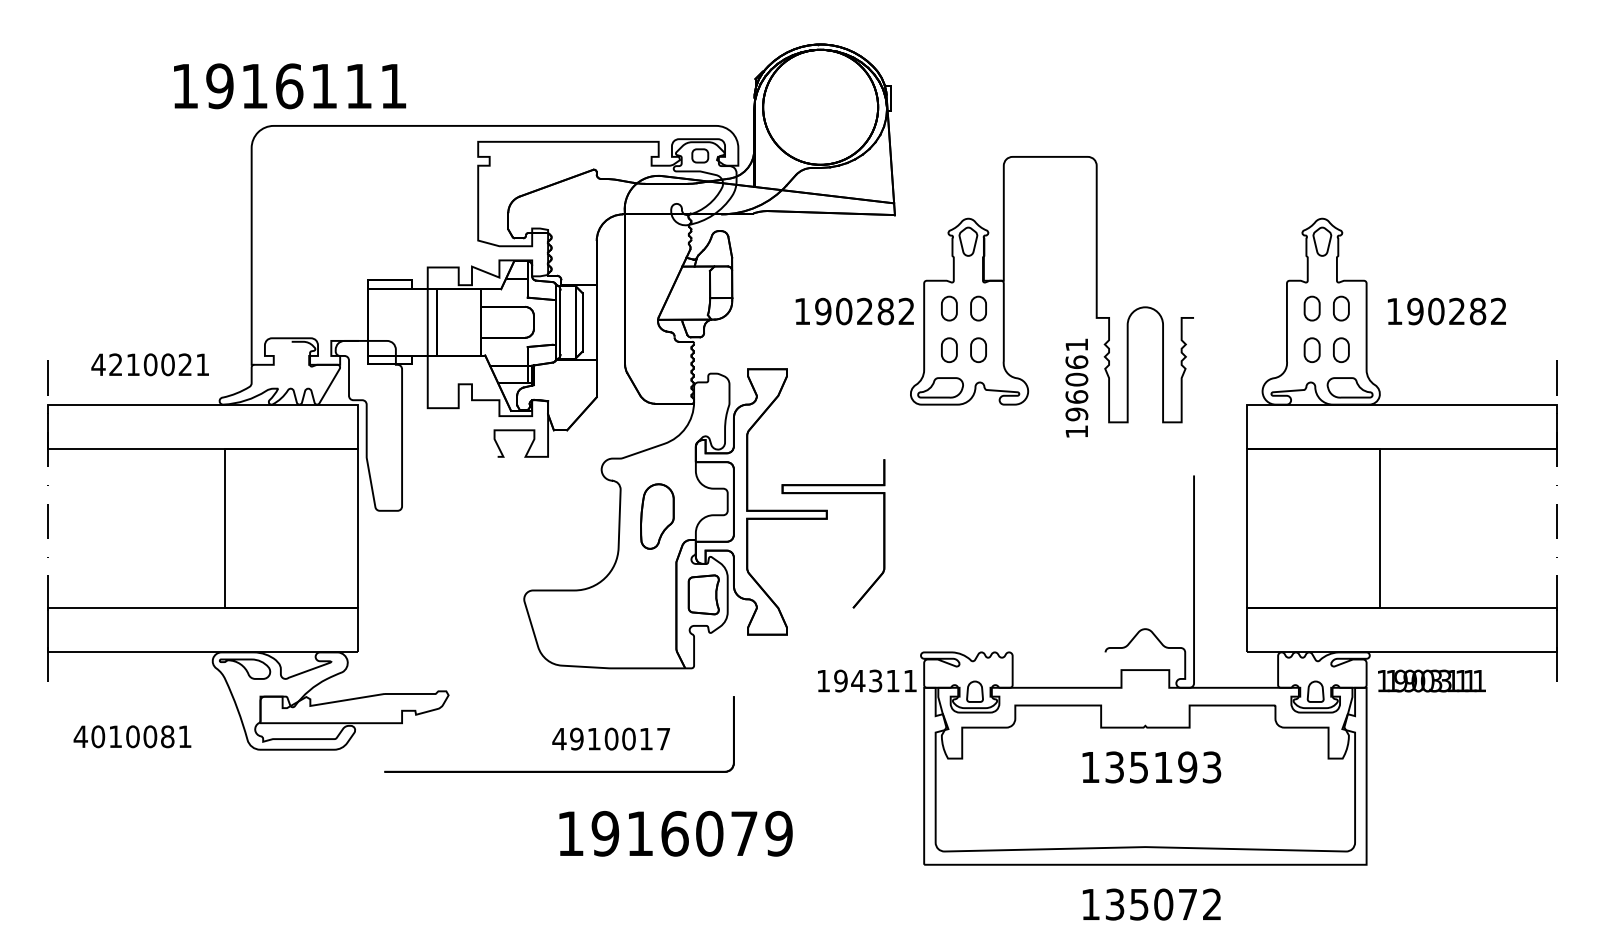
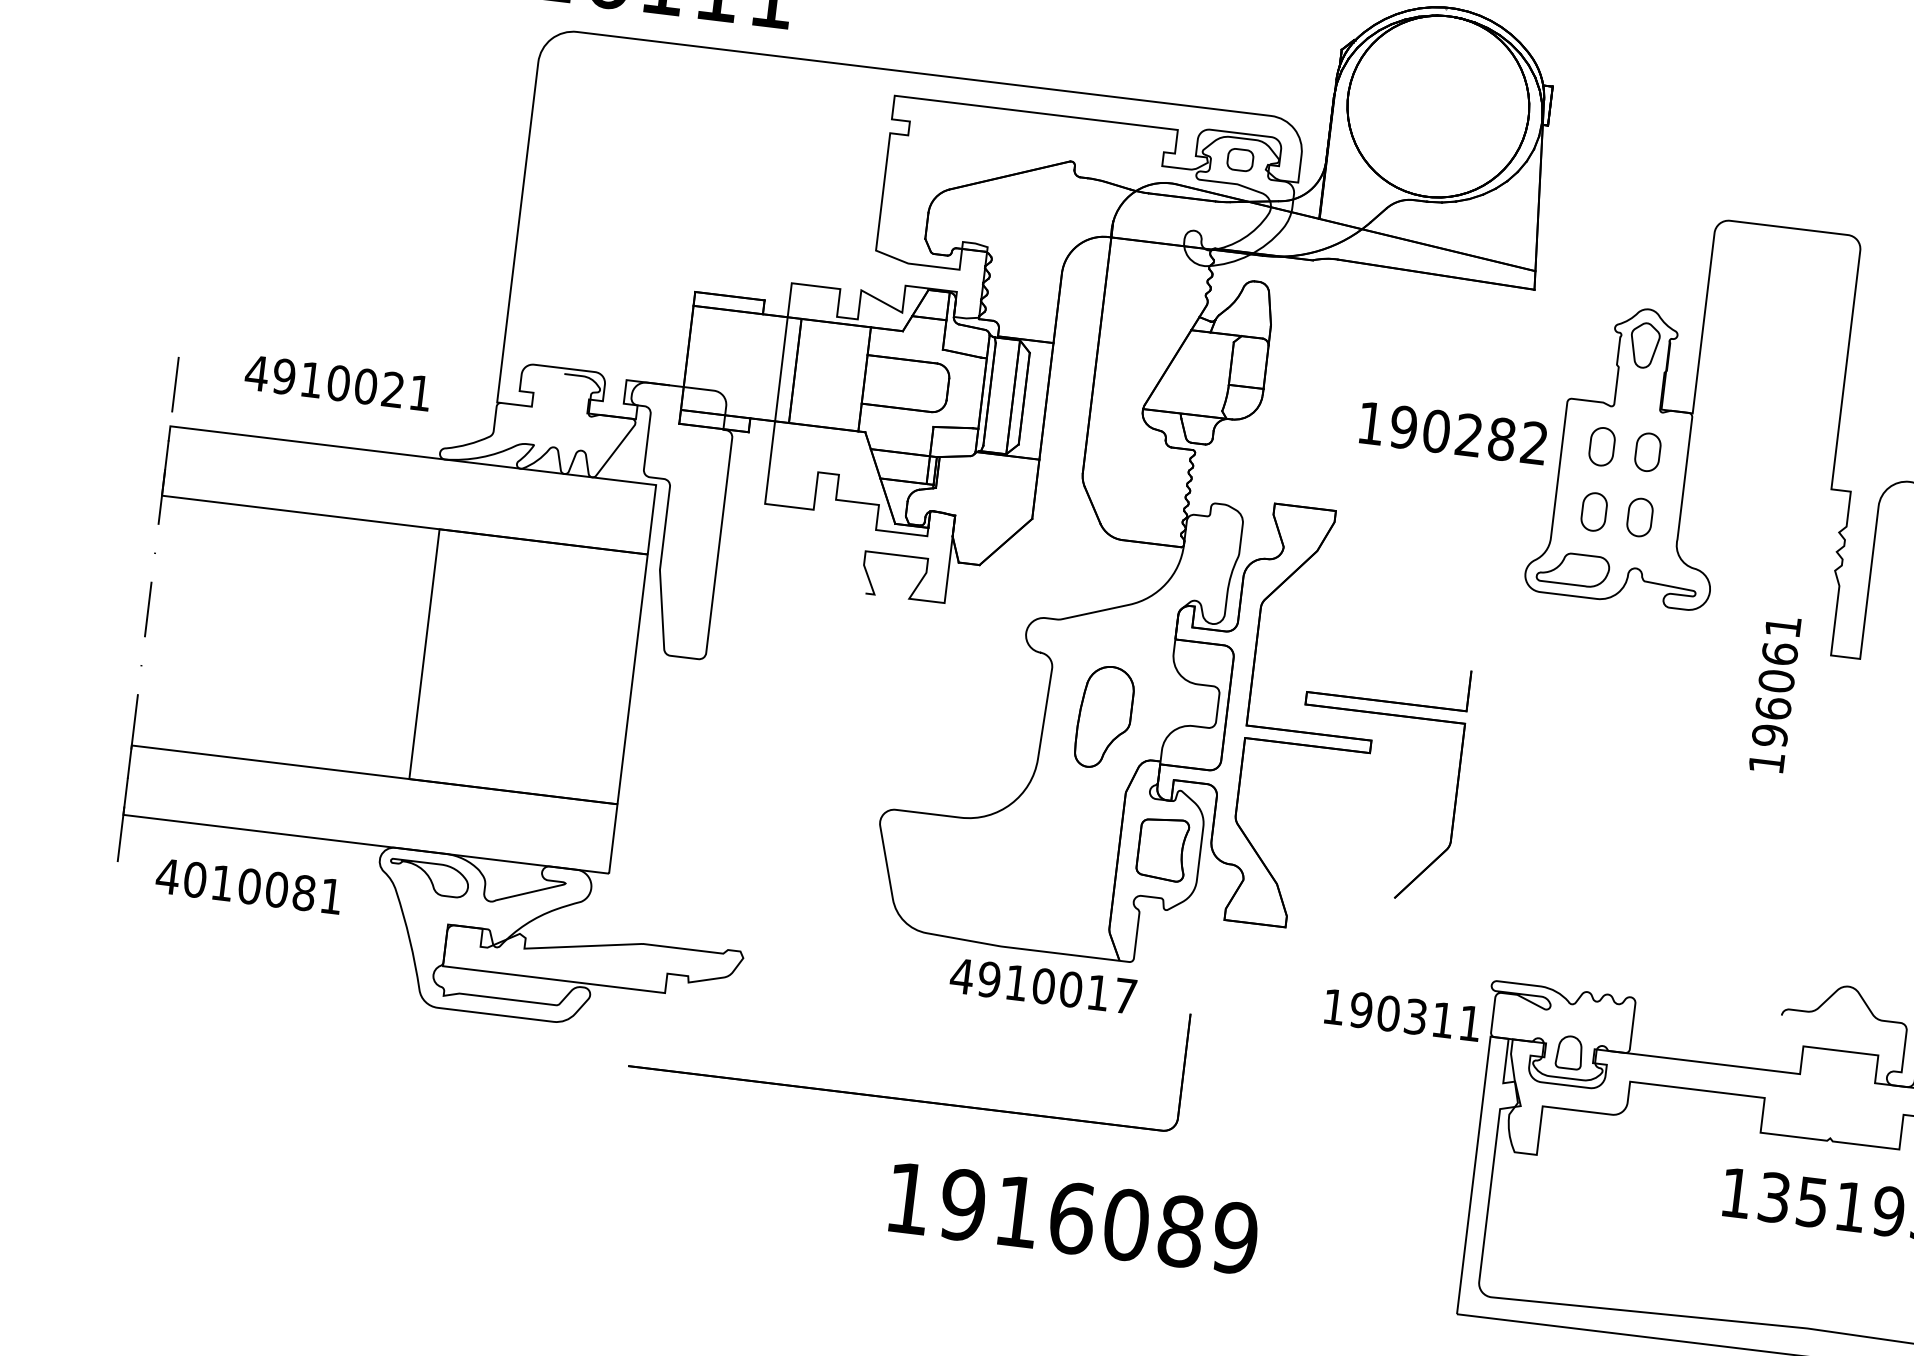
text: (115, 364) -> (283, 376), 4210021 -> 4910021
text: (1076, 387) -> (1774, 693), moved
text: (858, 680) -> (1388, 1012), 194311 -> 190311
text: (132, 736) -> (249, 885), moved
text: (610, 738) -> (1042, 985), moved
text: (744, 833) -> (1181, 1231), 1916079 -> 1916089

